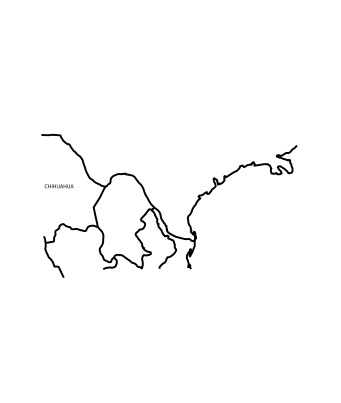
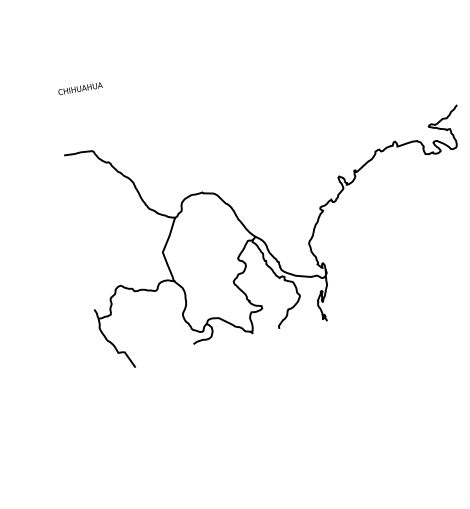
text: (58, 186) -> (79, 89), moved

